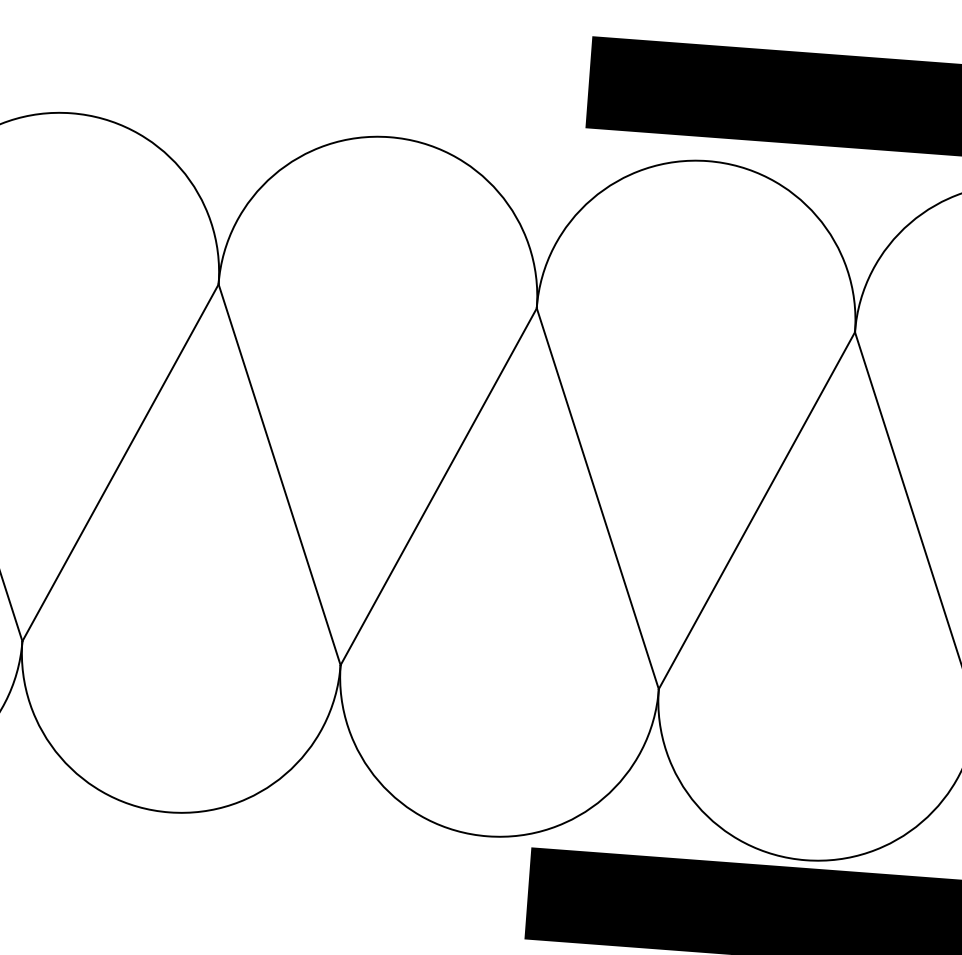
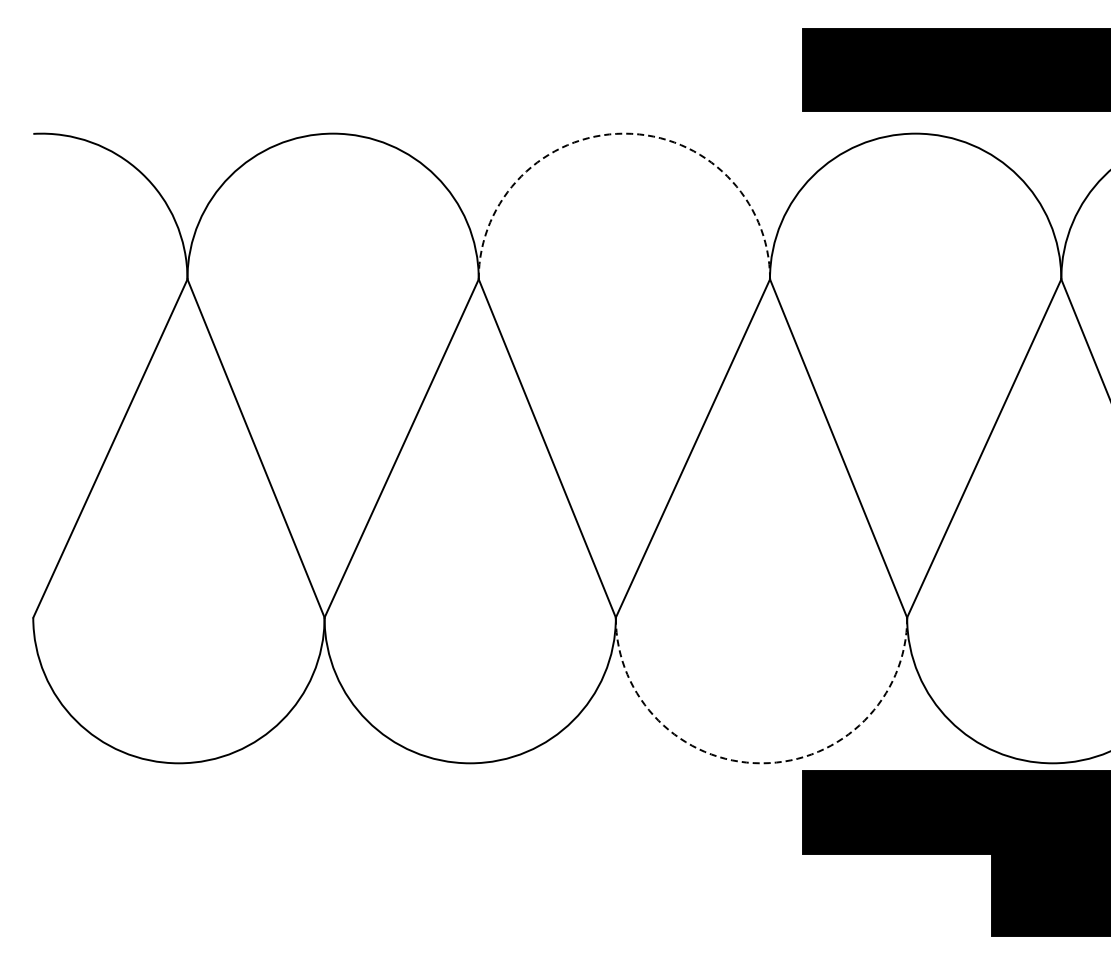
arc: (389, 137) -> (624, 133), solid -> dashed
arc: (487, 836) -> (761, 763), solid -> dashed

